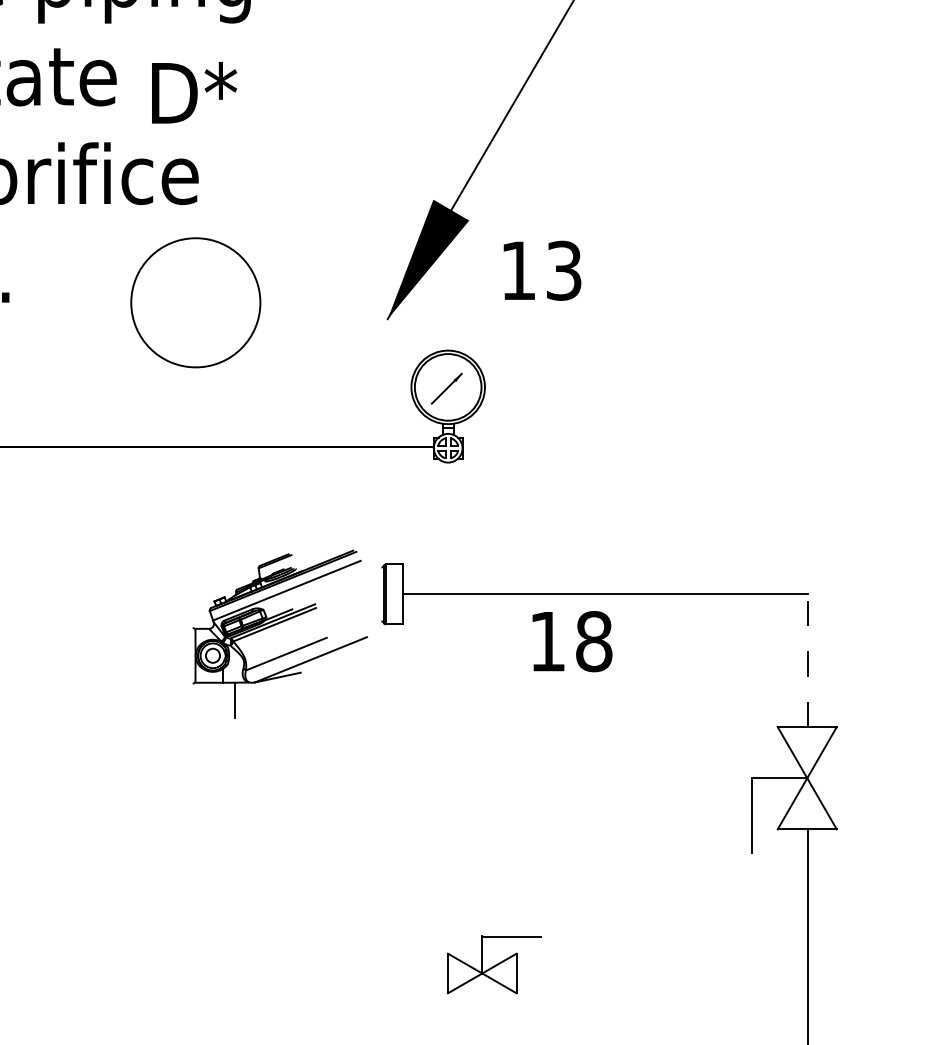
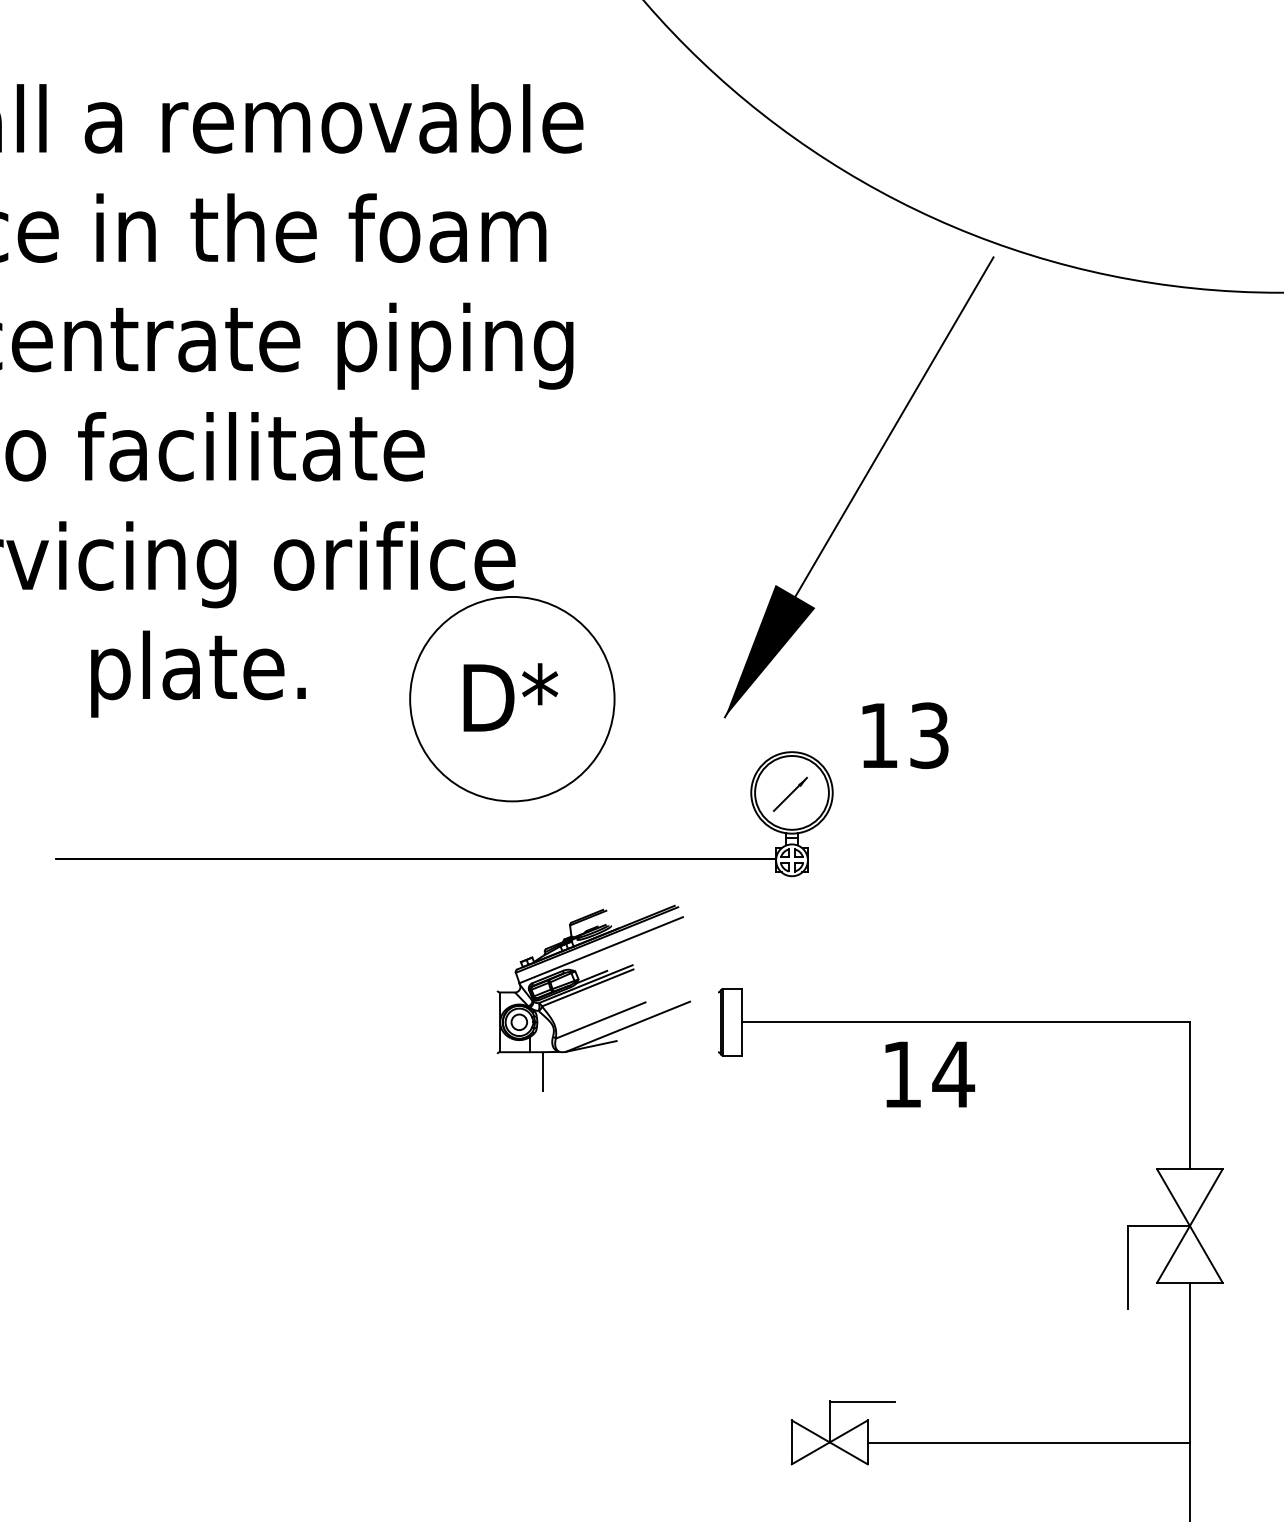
text: (194, 92) -> (510, 697), moved
text: (542, 270) -> (905, 735), moved
circle: (195, 302) -> (512, 698), size x1.43
part: (276, 625) -> (589, 988), moved
text: (593, 641) -> (953, 1074), 18 -> 14
line: (807, 660) -> (1190, 1095), dashed -> solid
line: (661, 973) -> (1028, 1442), added

